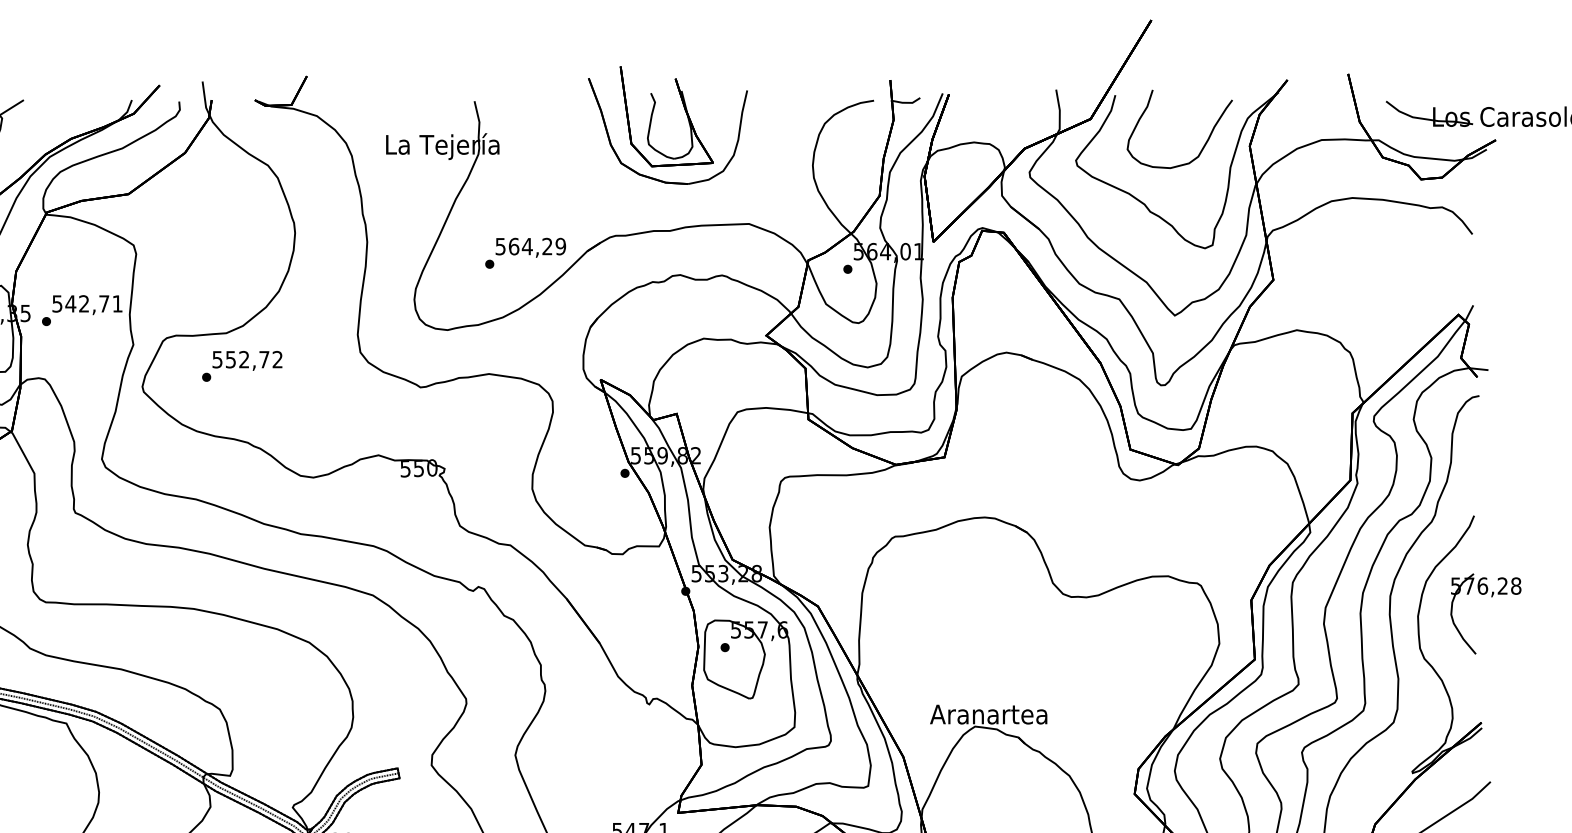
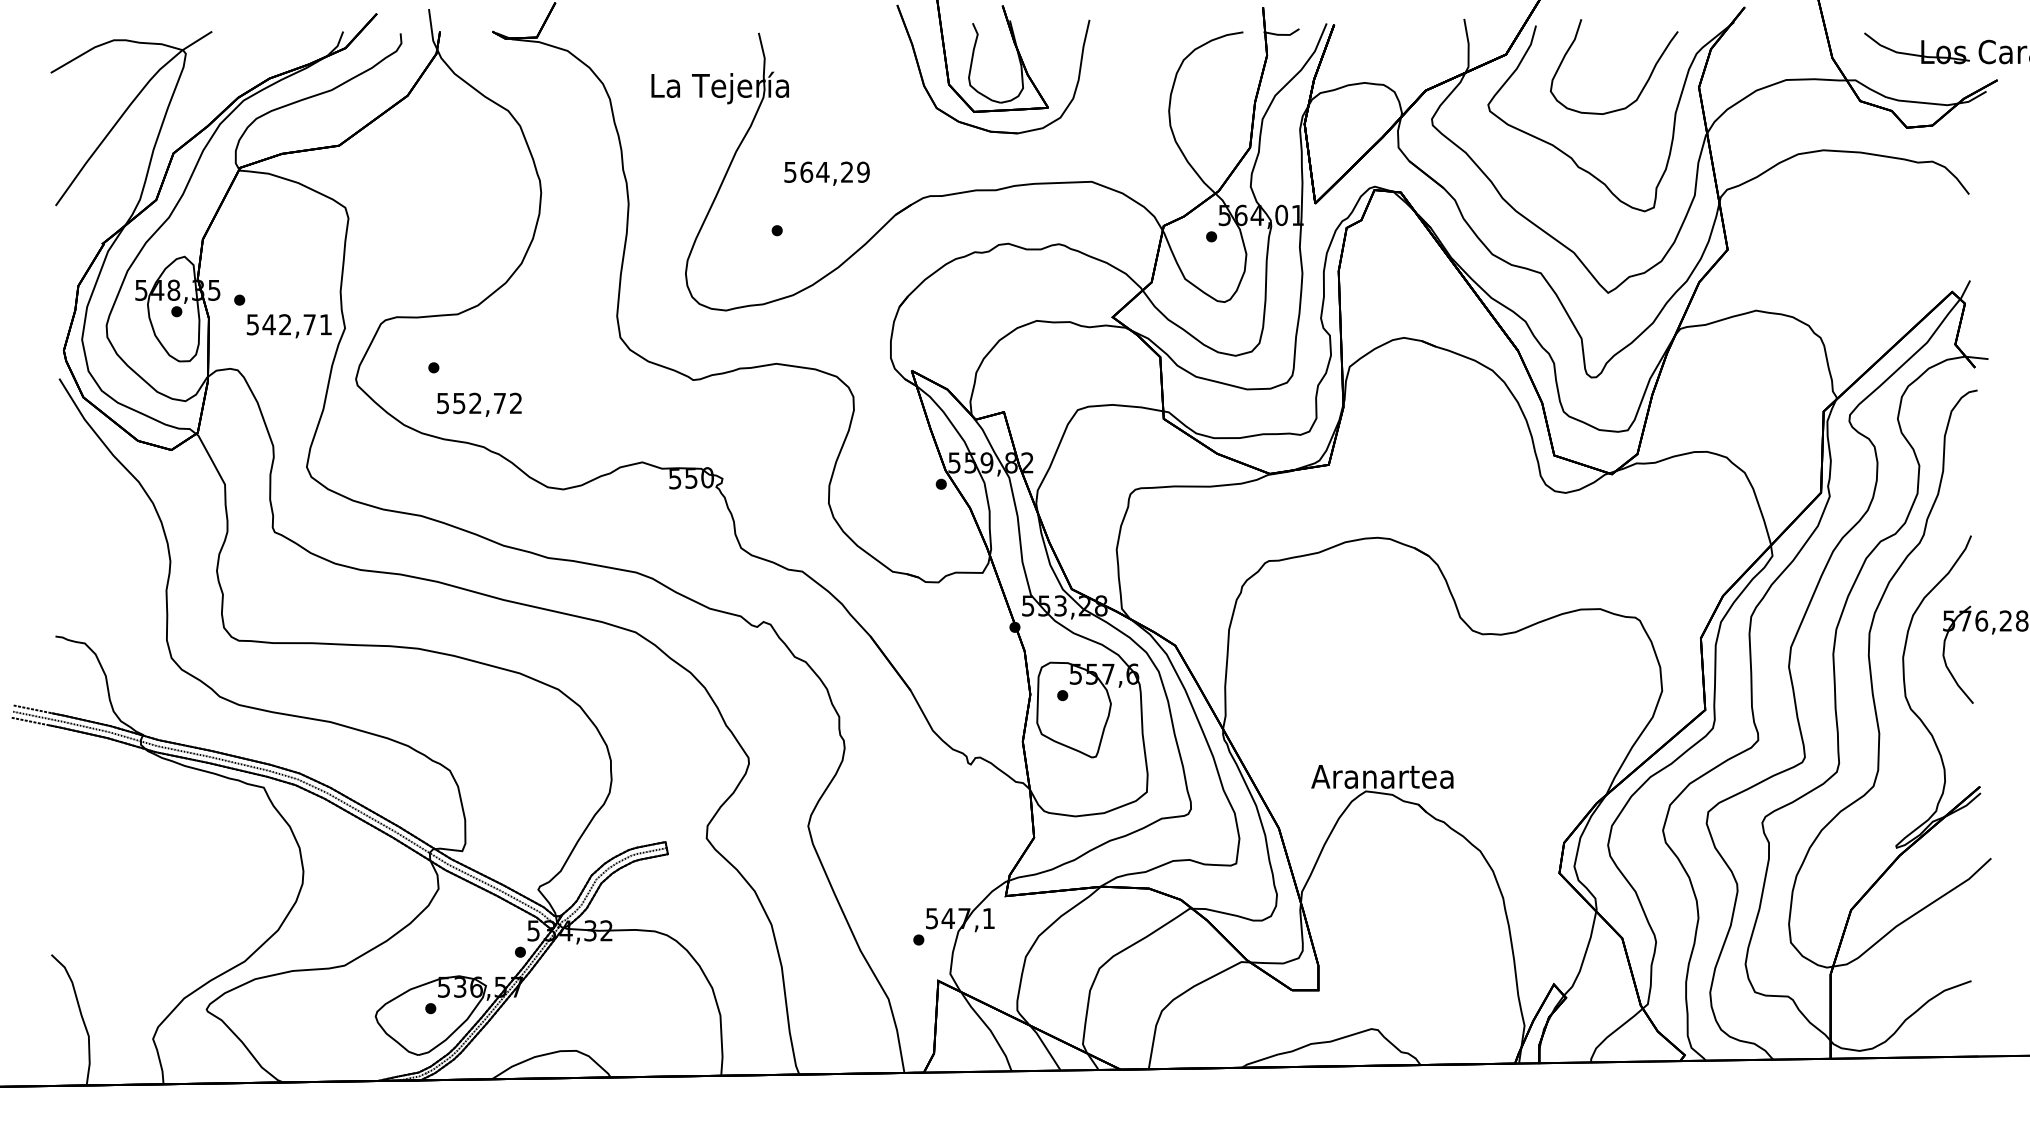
text: (530, 247) -> (826, 173), moved
text: (86, 305) -> (288, 326), moved
text: (247, 360) -> (479, 404), moved

